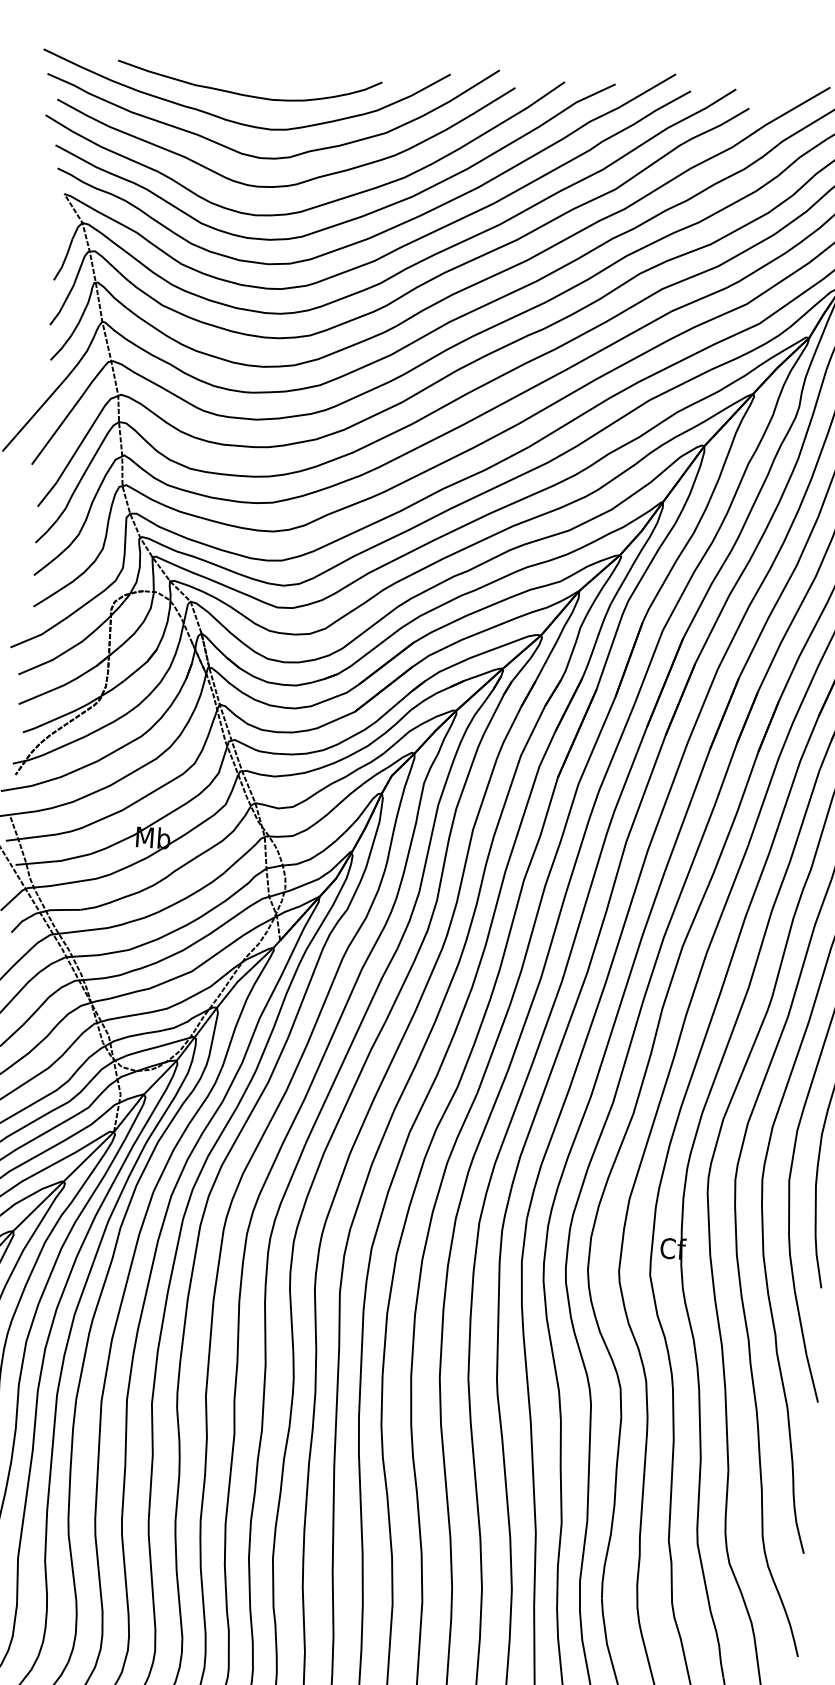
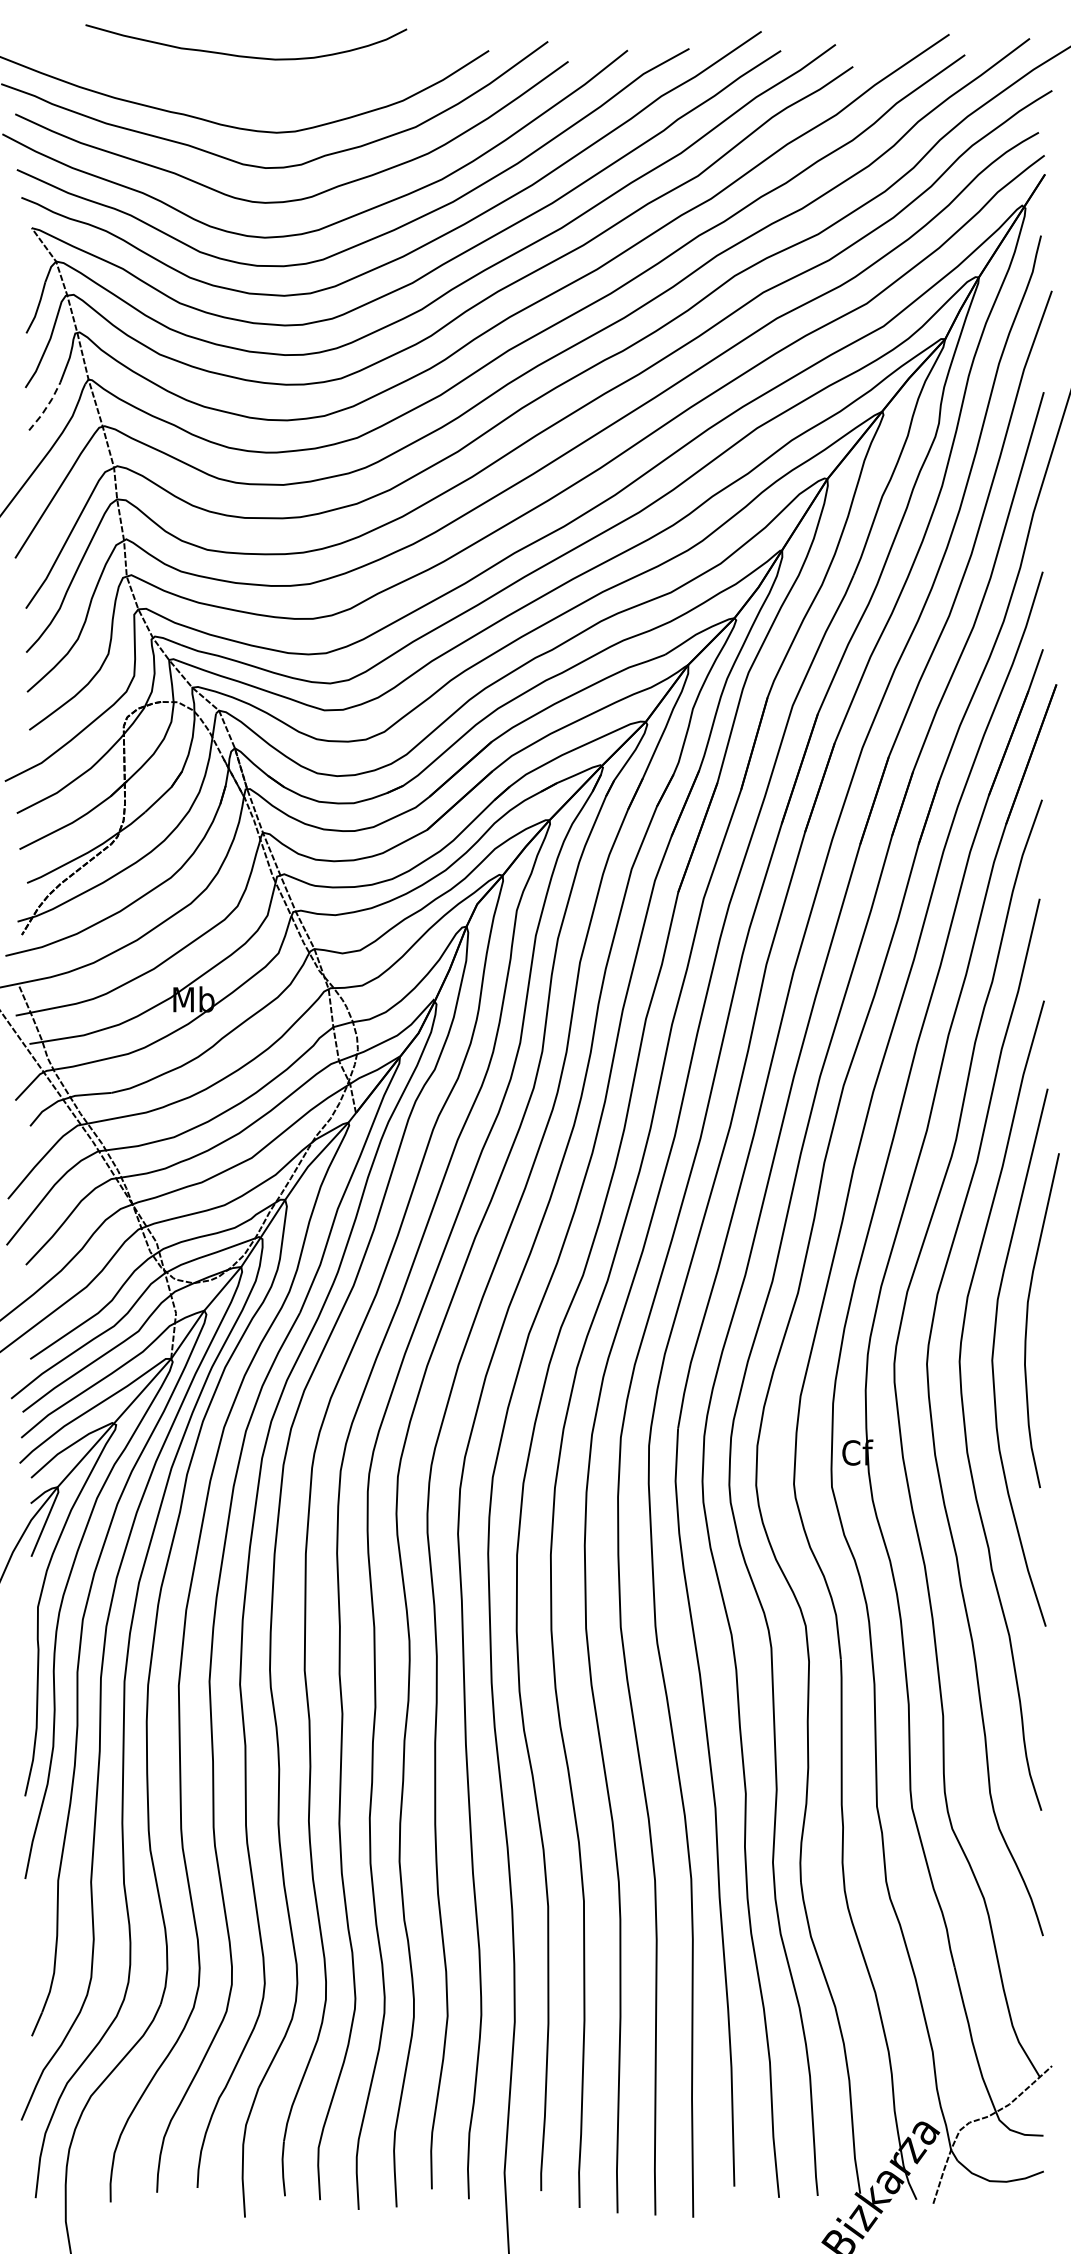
curve: (247, 94) -> (244, 55), moved
line: (66, 342) -> (46, 407), solid -> dashed

